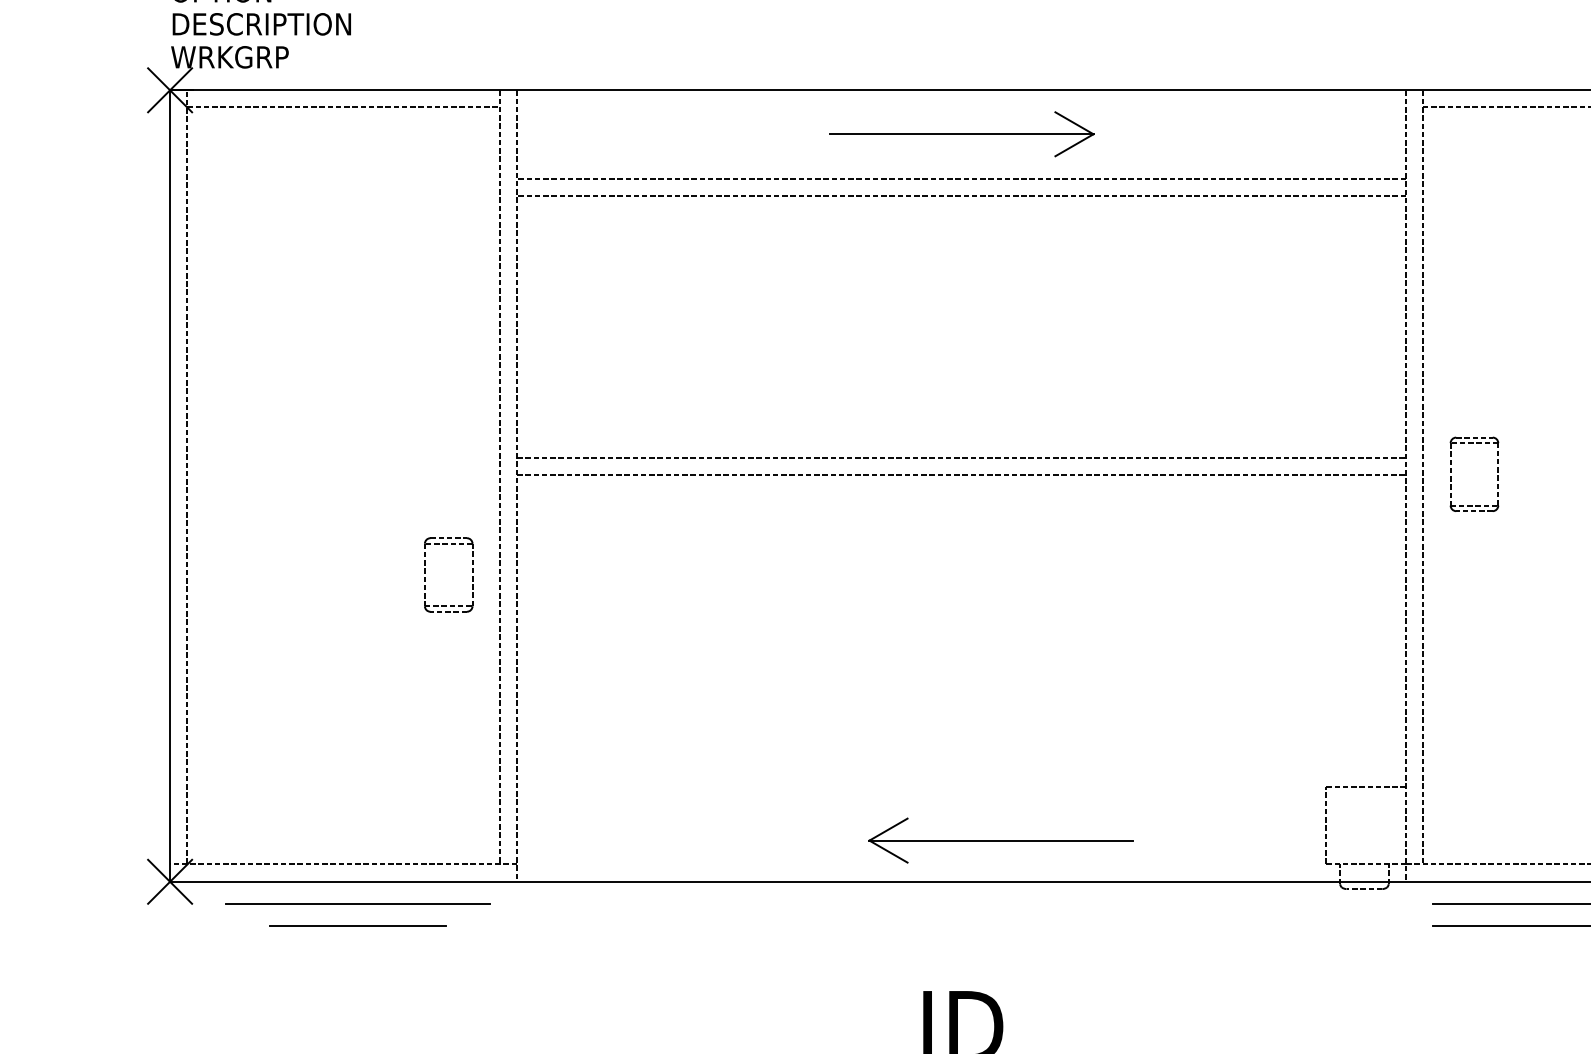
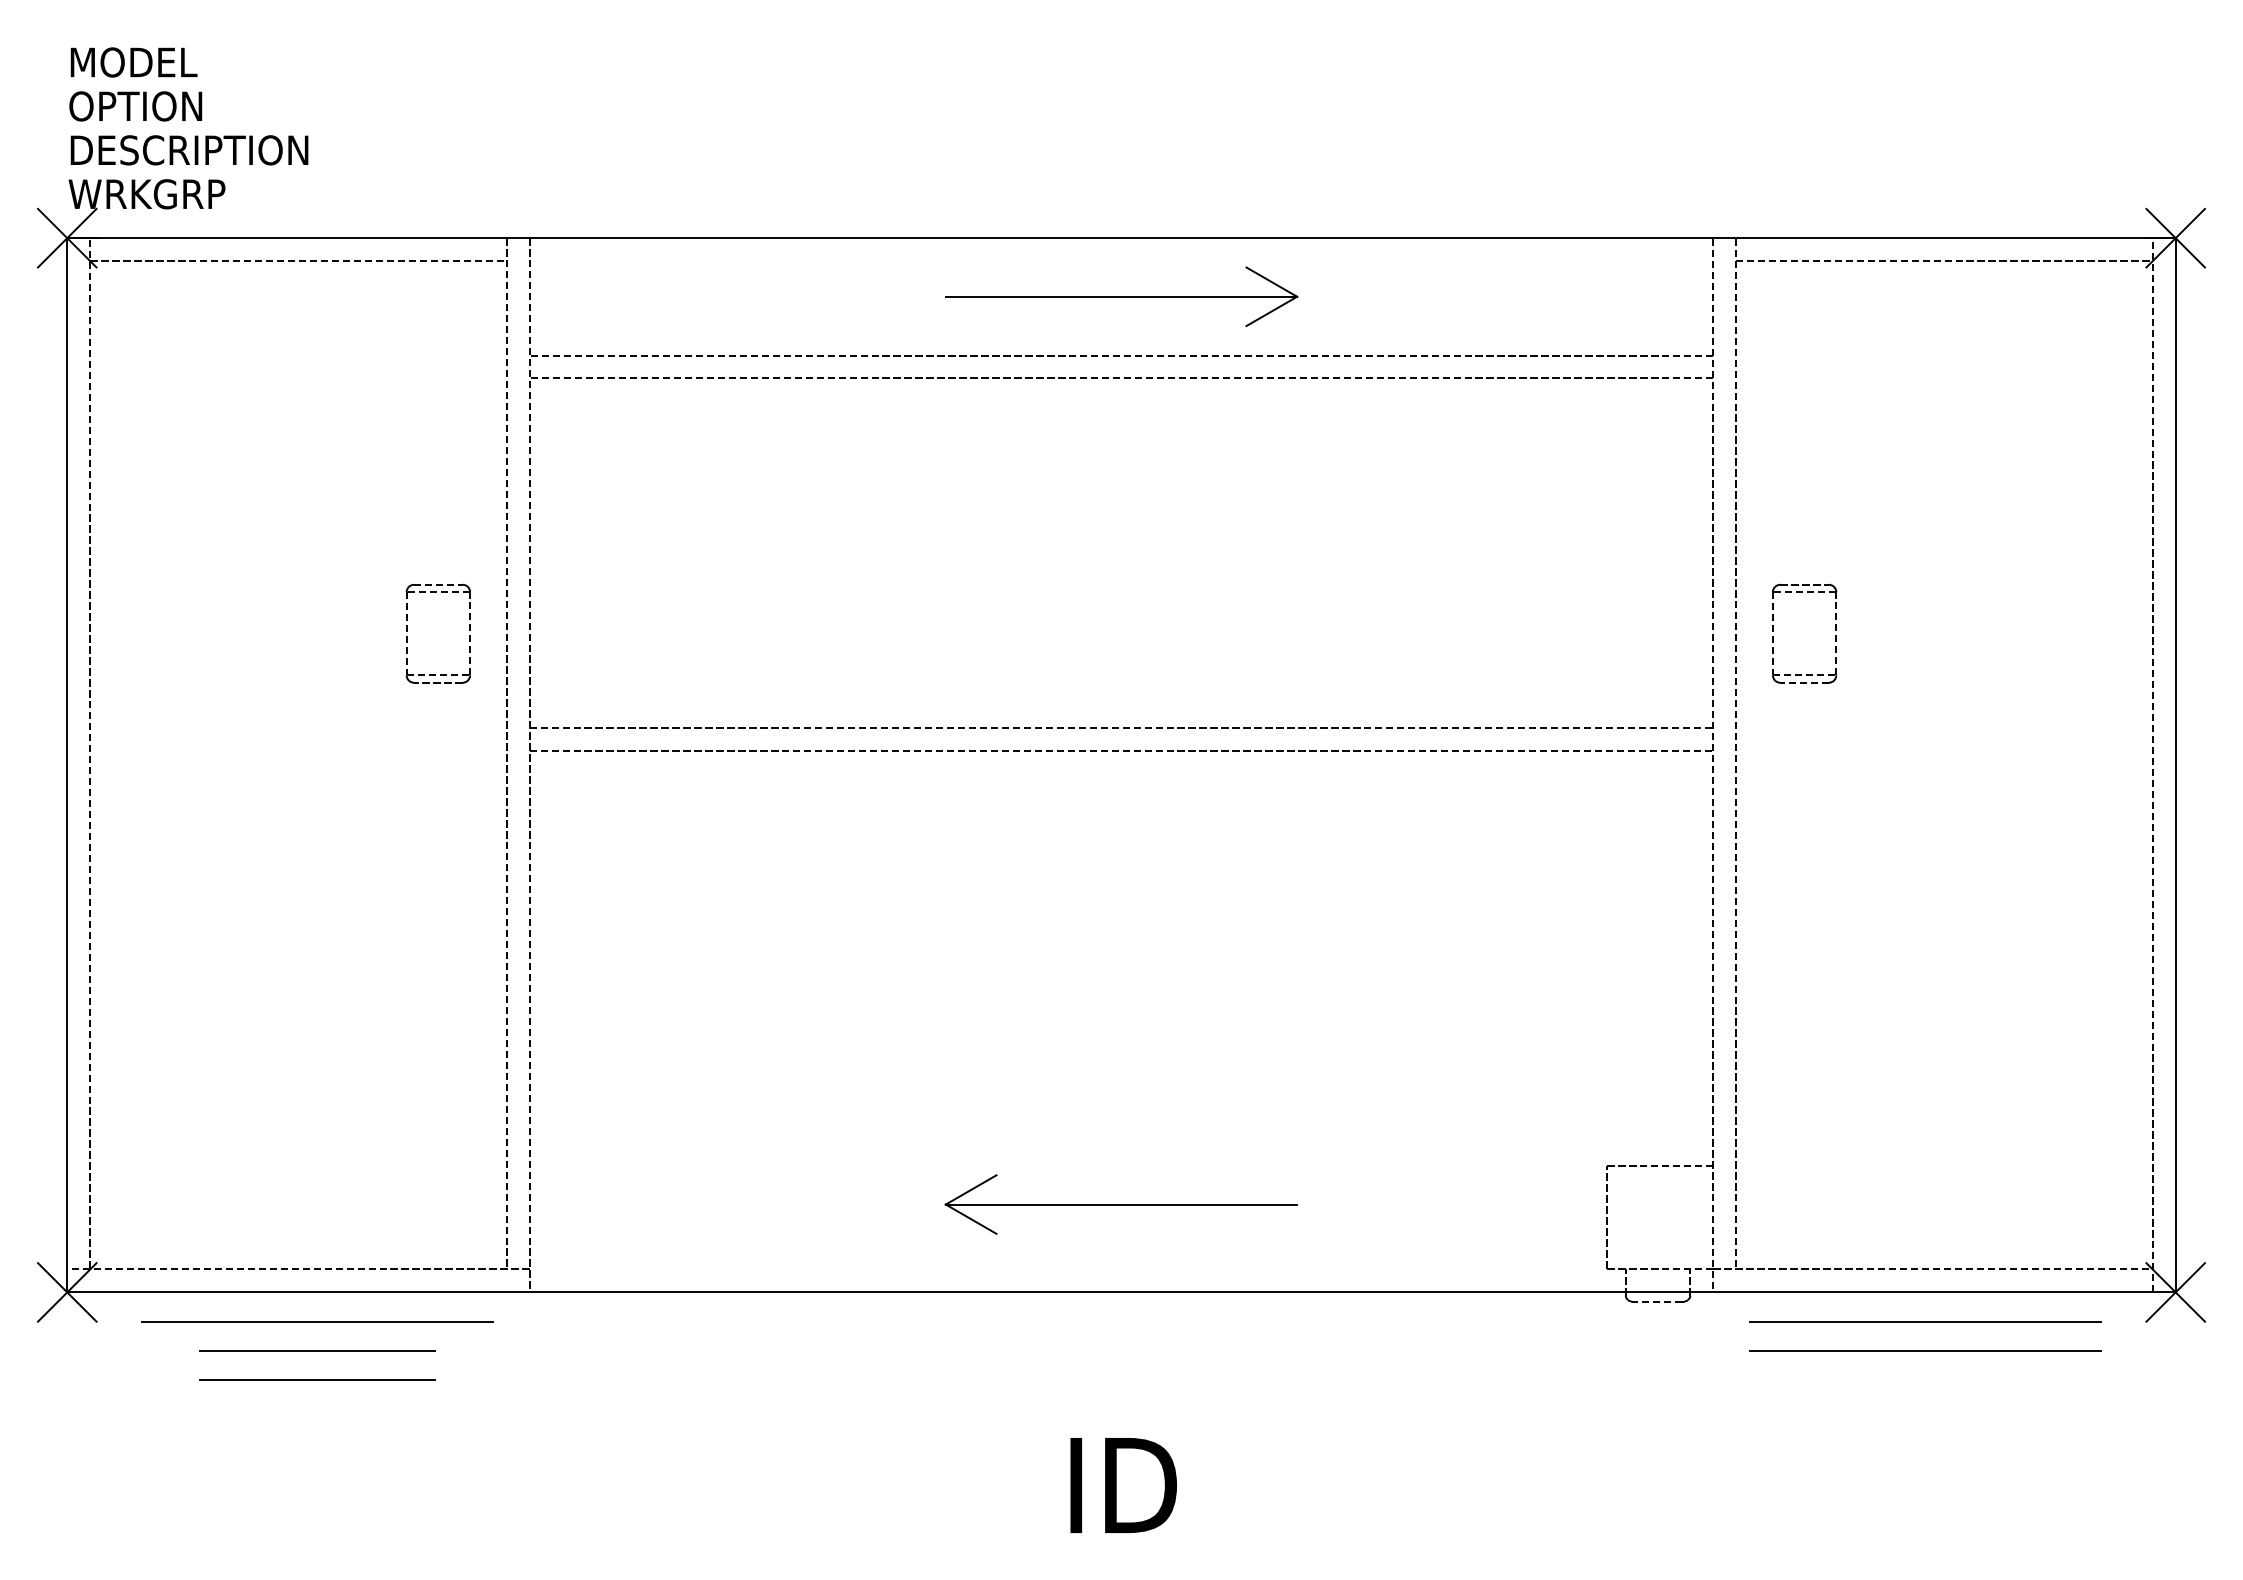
part: (1451, 472) -> (1773, 631), moved
part: (425, 573) -> (407, 631), moved
part: (1000, 840) -> (1120, 1204), moved
line: (357, 947) -> (317, 1380), added

